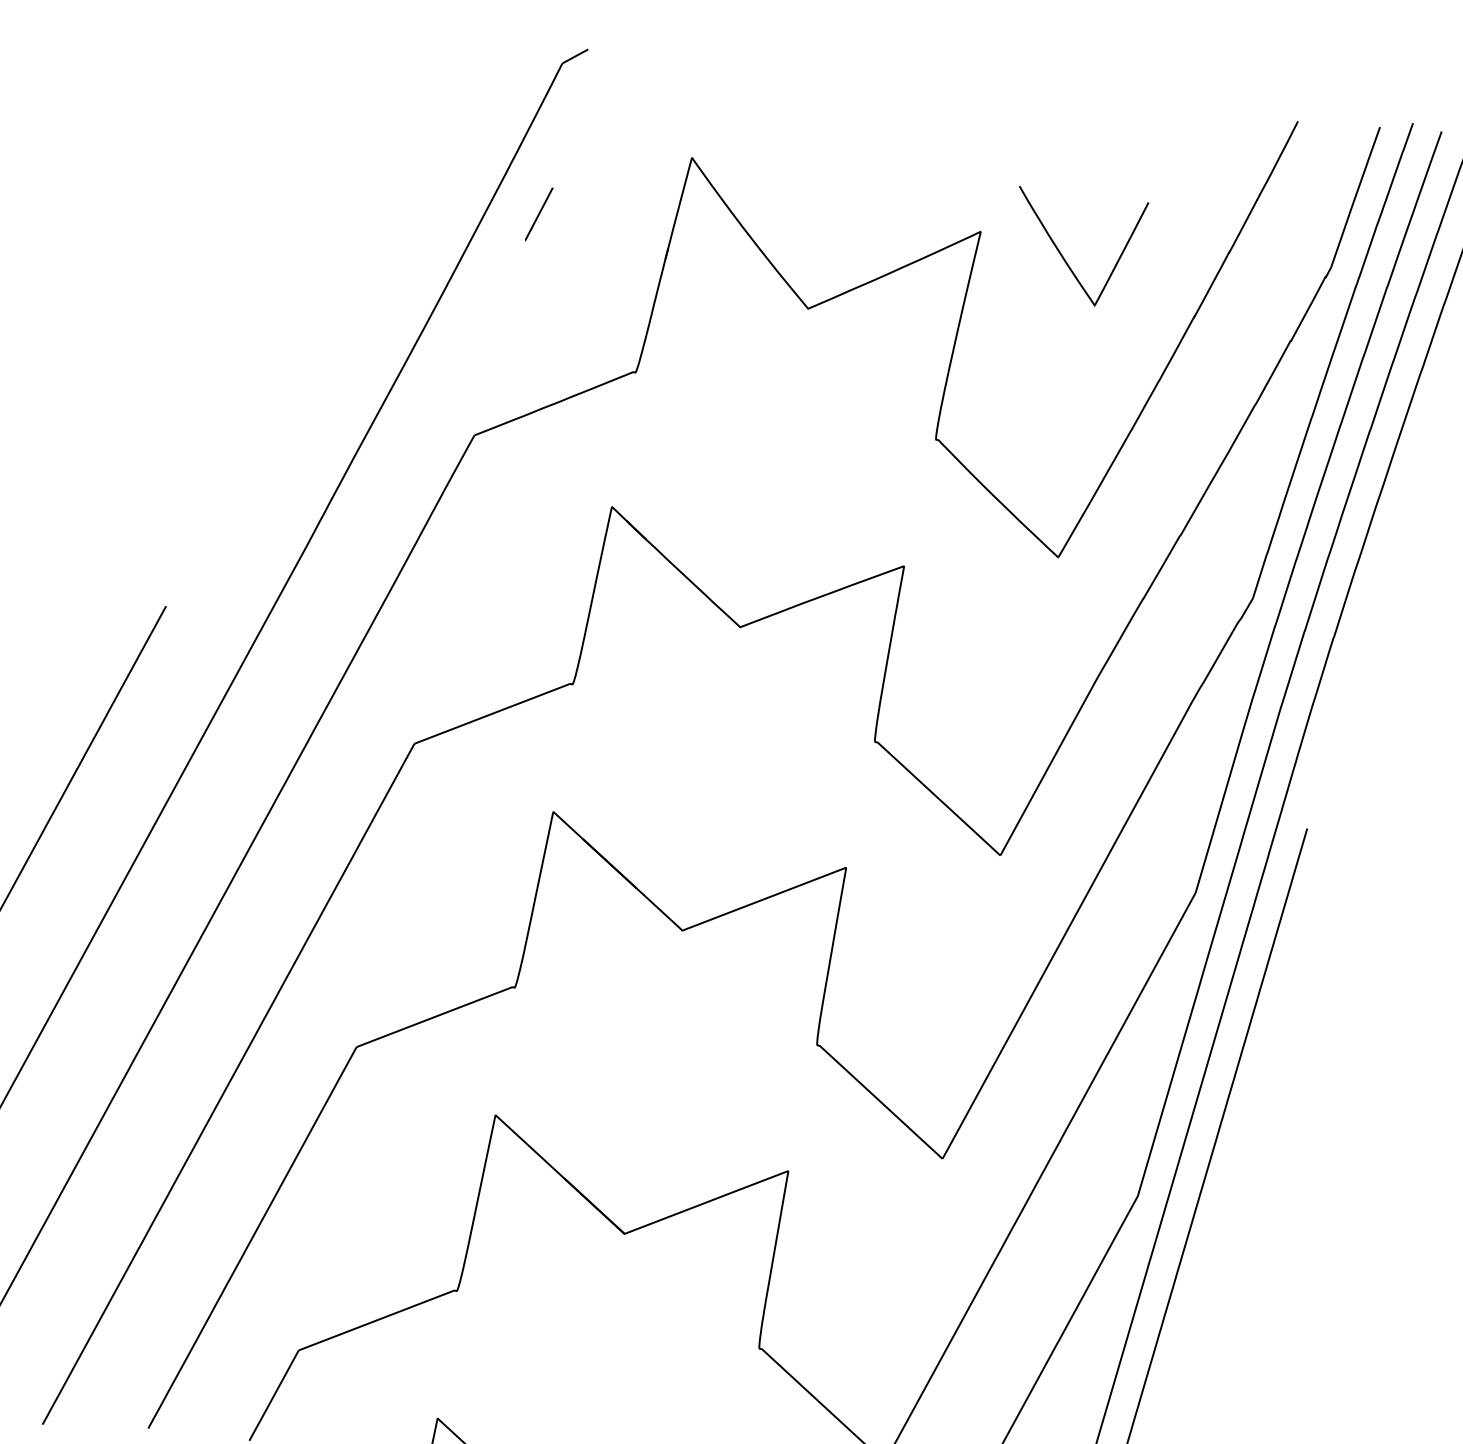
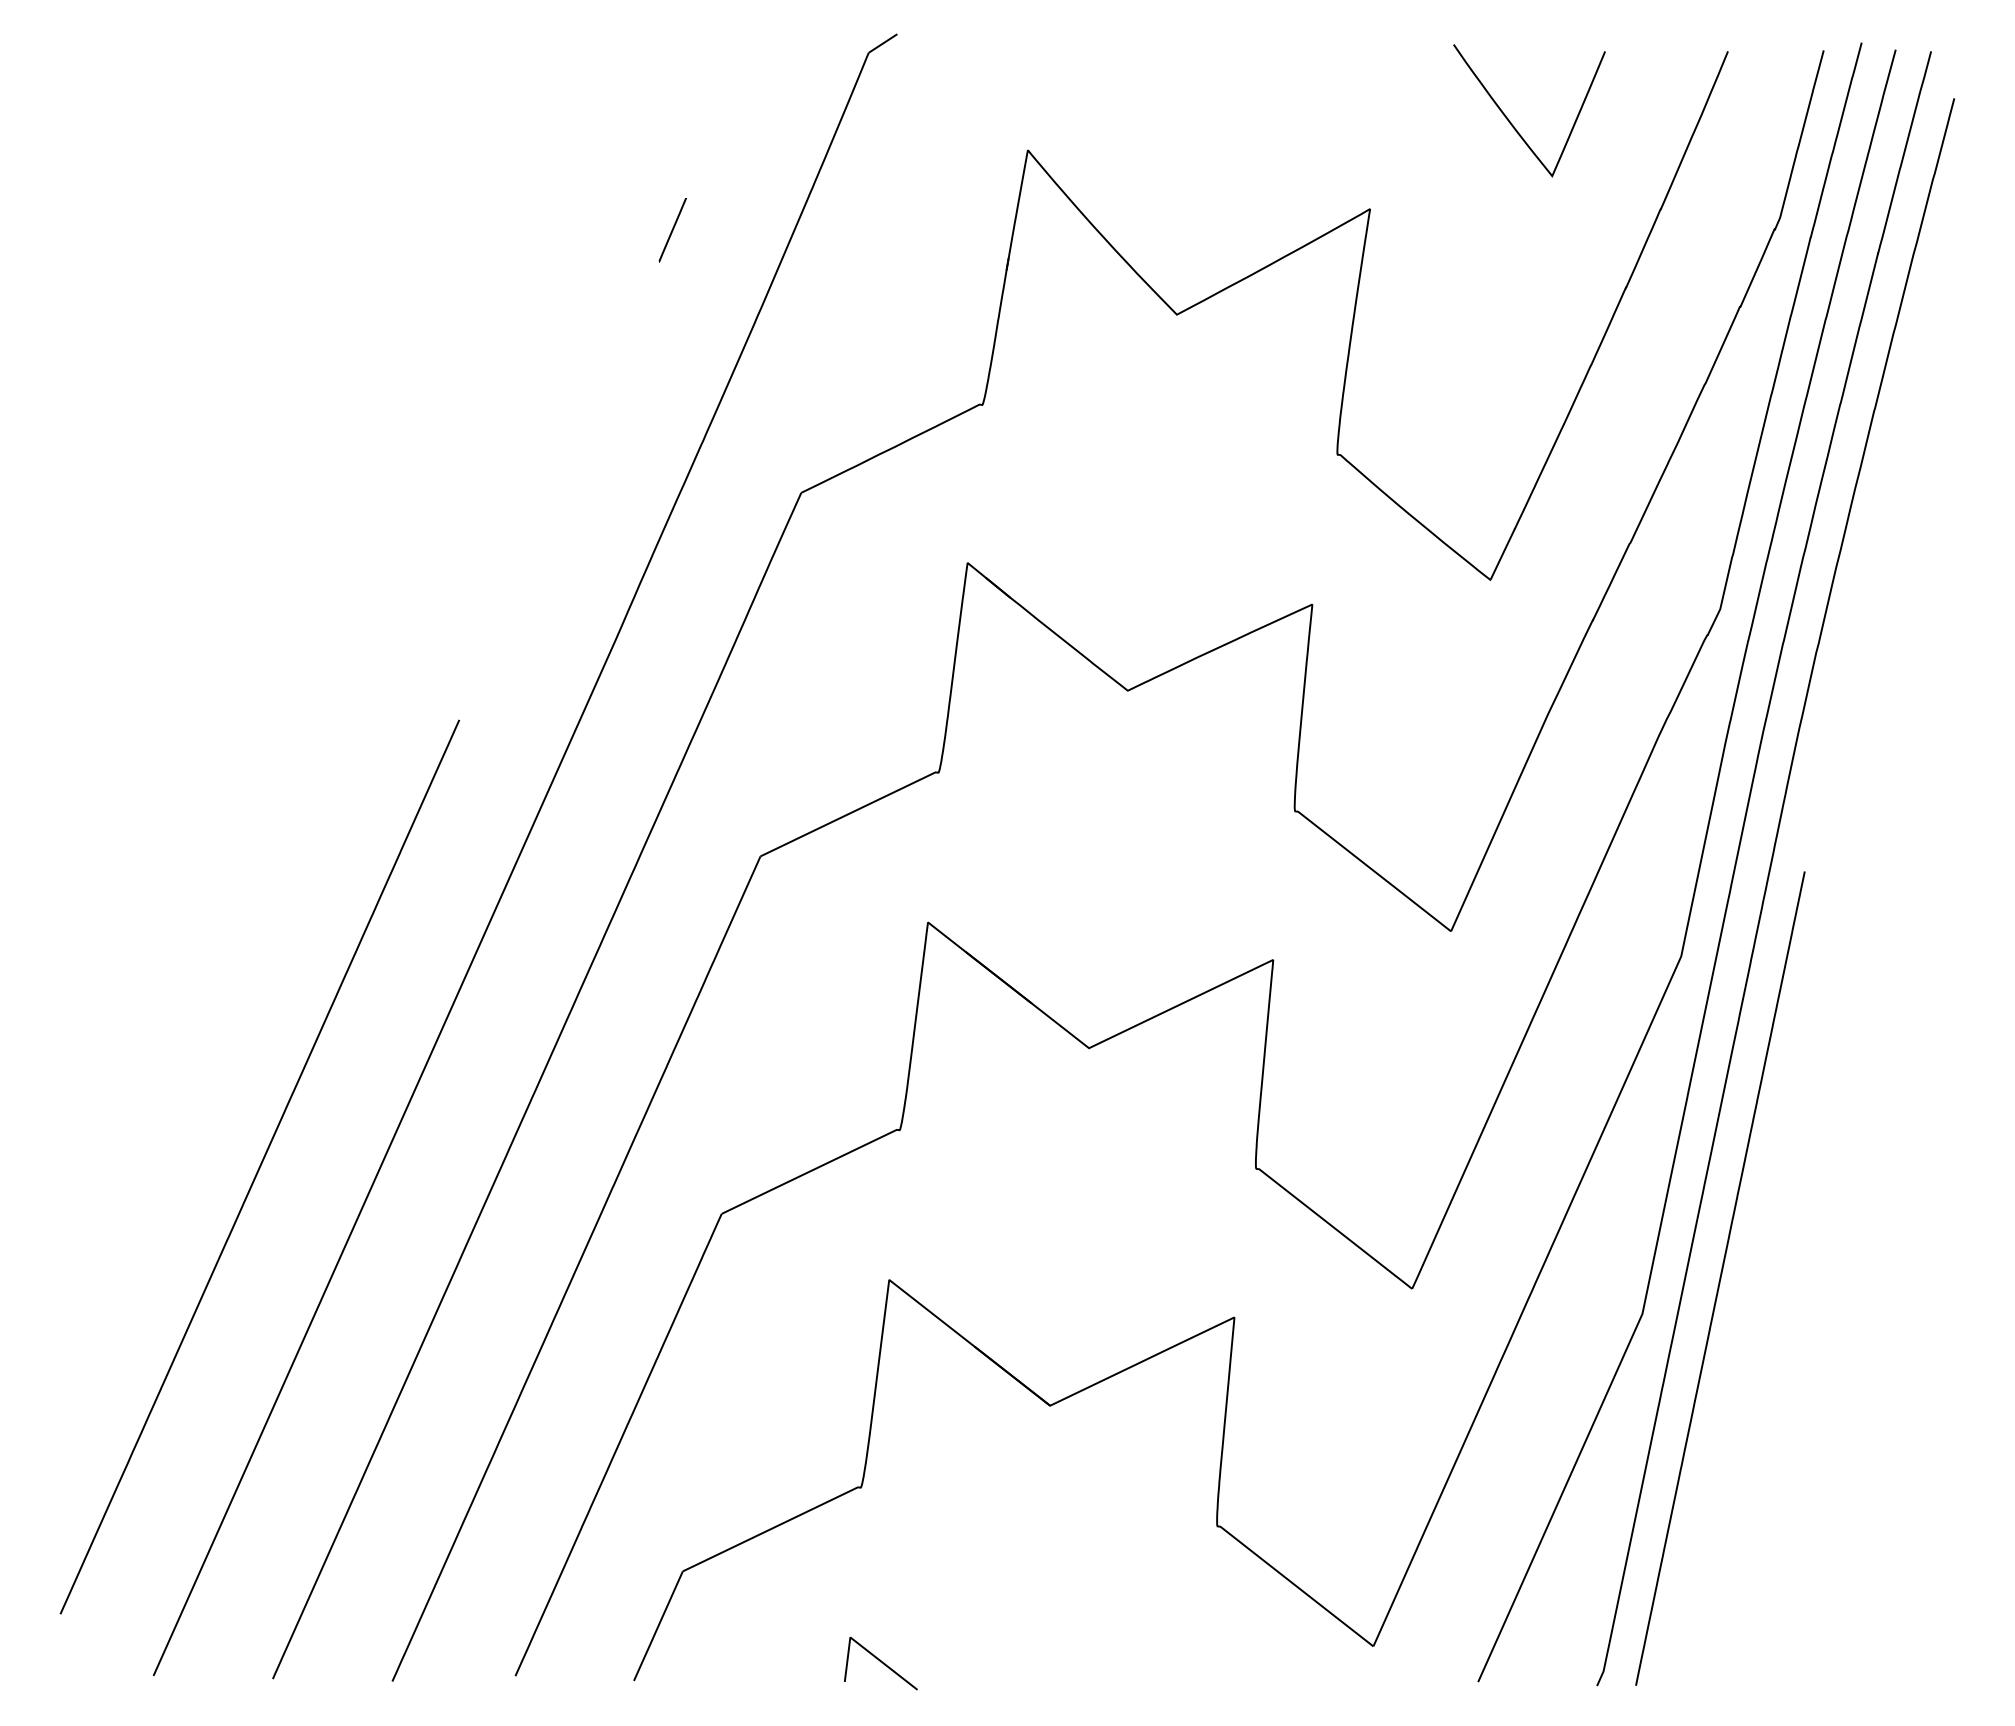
line: (538, 214) -> (672, 230), moved
part: (1064, 257) -> (1512, 123), moved

